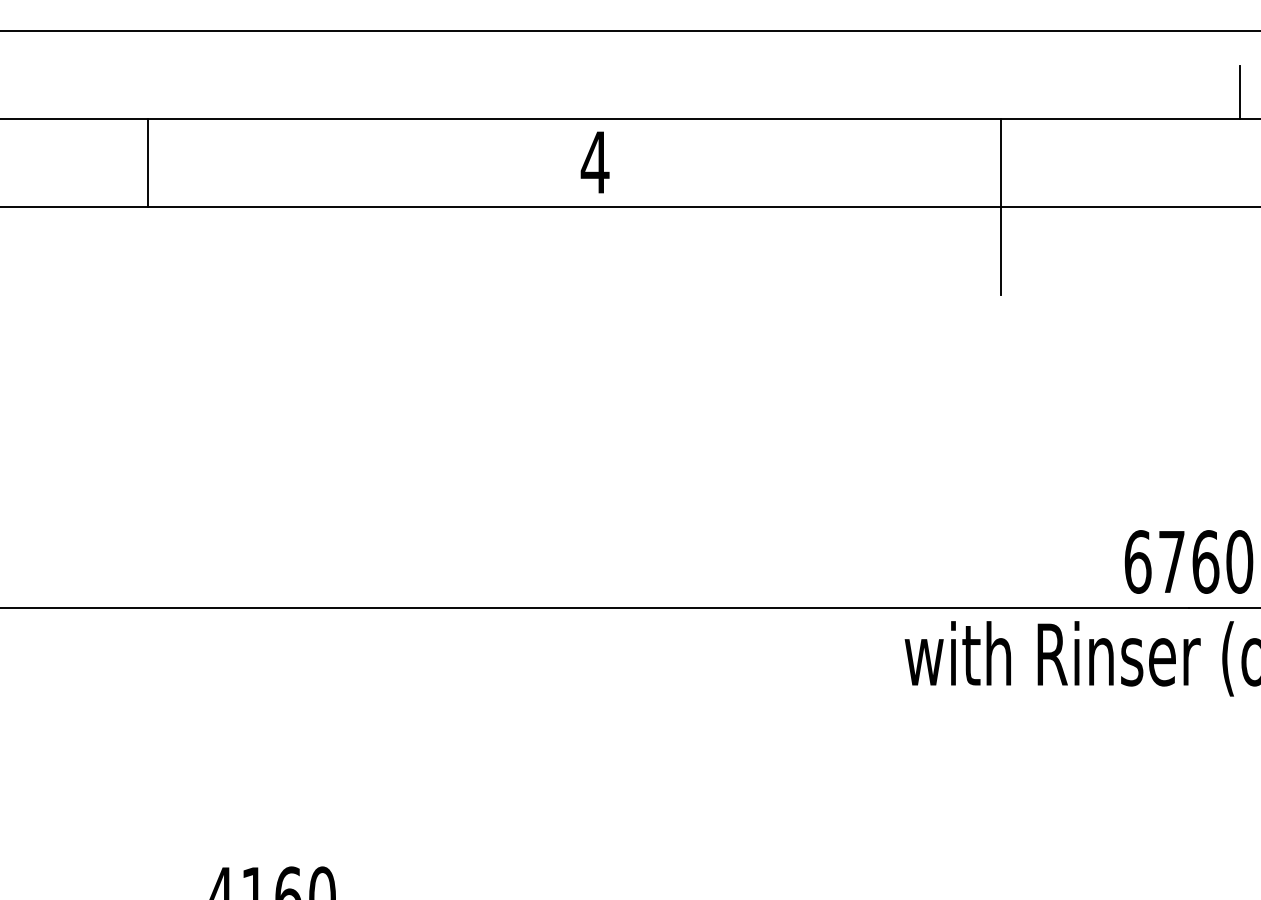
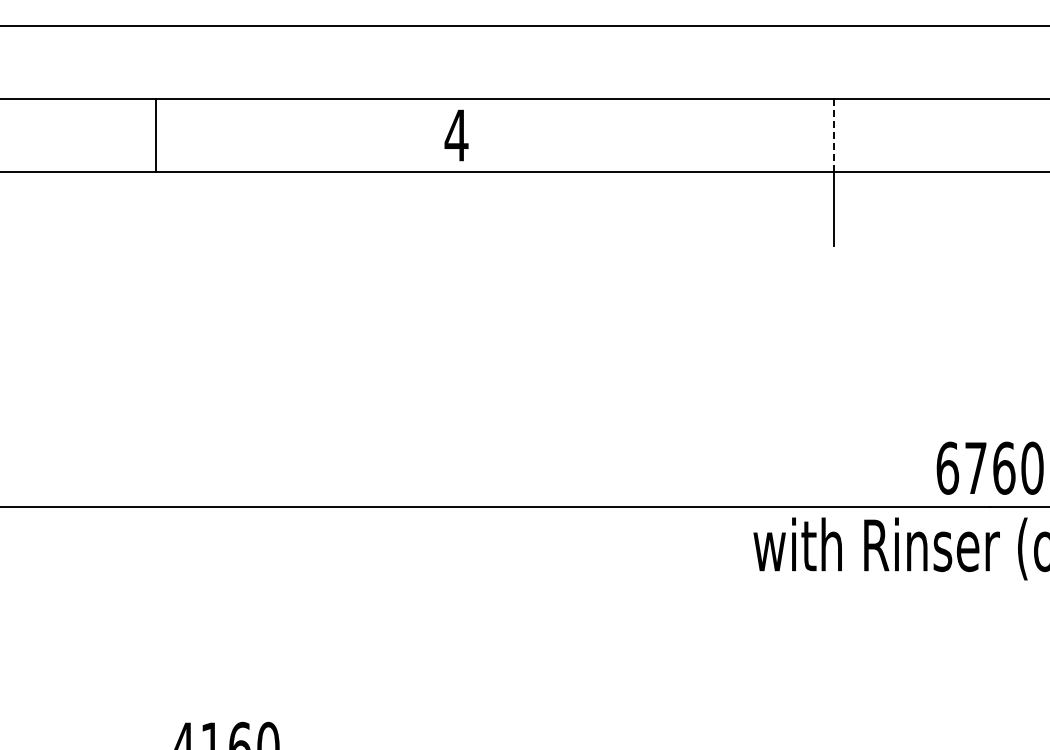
line: (1239, 91) -> (1032, 76), removed
line: (148, 162) -> (156, 135), moved
text: (595, 162) -> (456, 135), moved
line: (1000, 162) -> (833, 135), solid -> dashed

